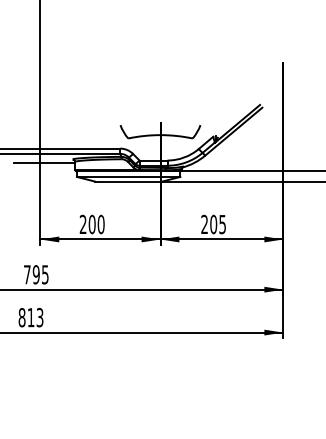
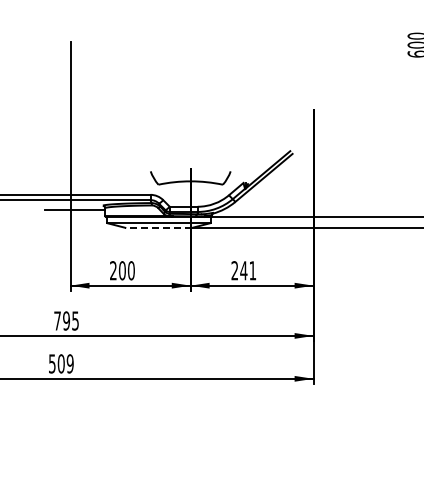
line: (128, 181) -> (158, 227), solid -> dashed
text: (218, 224) -> (248, 270), 205 -> 241
text: (30, 317) -> (60, 363), 813 -> 509

